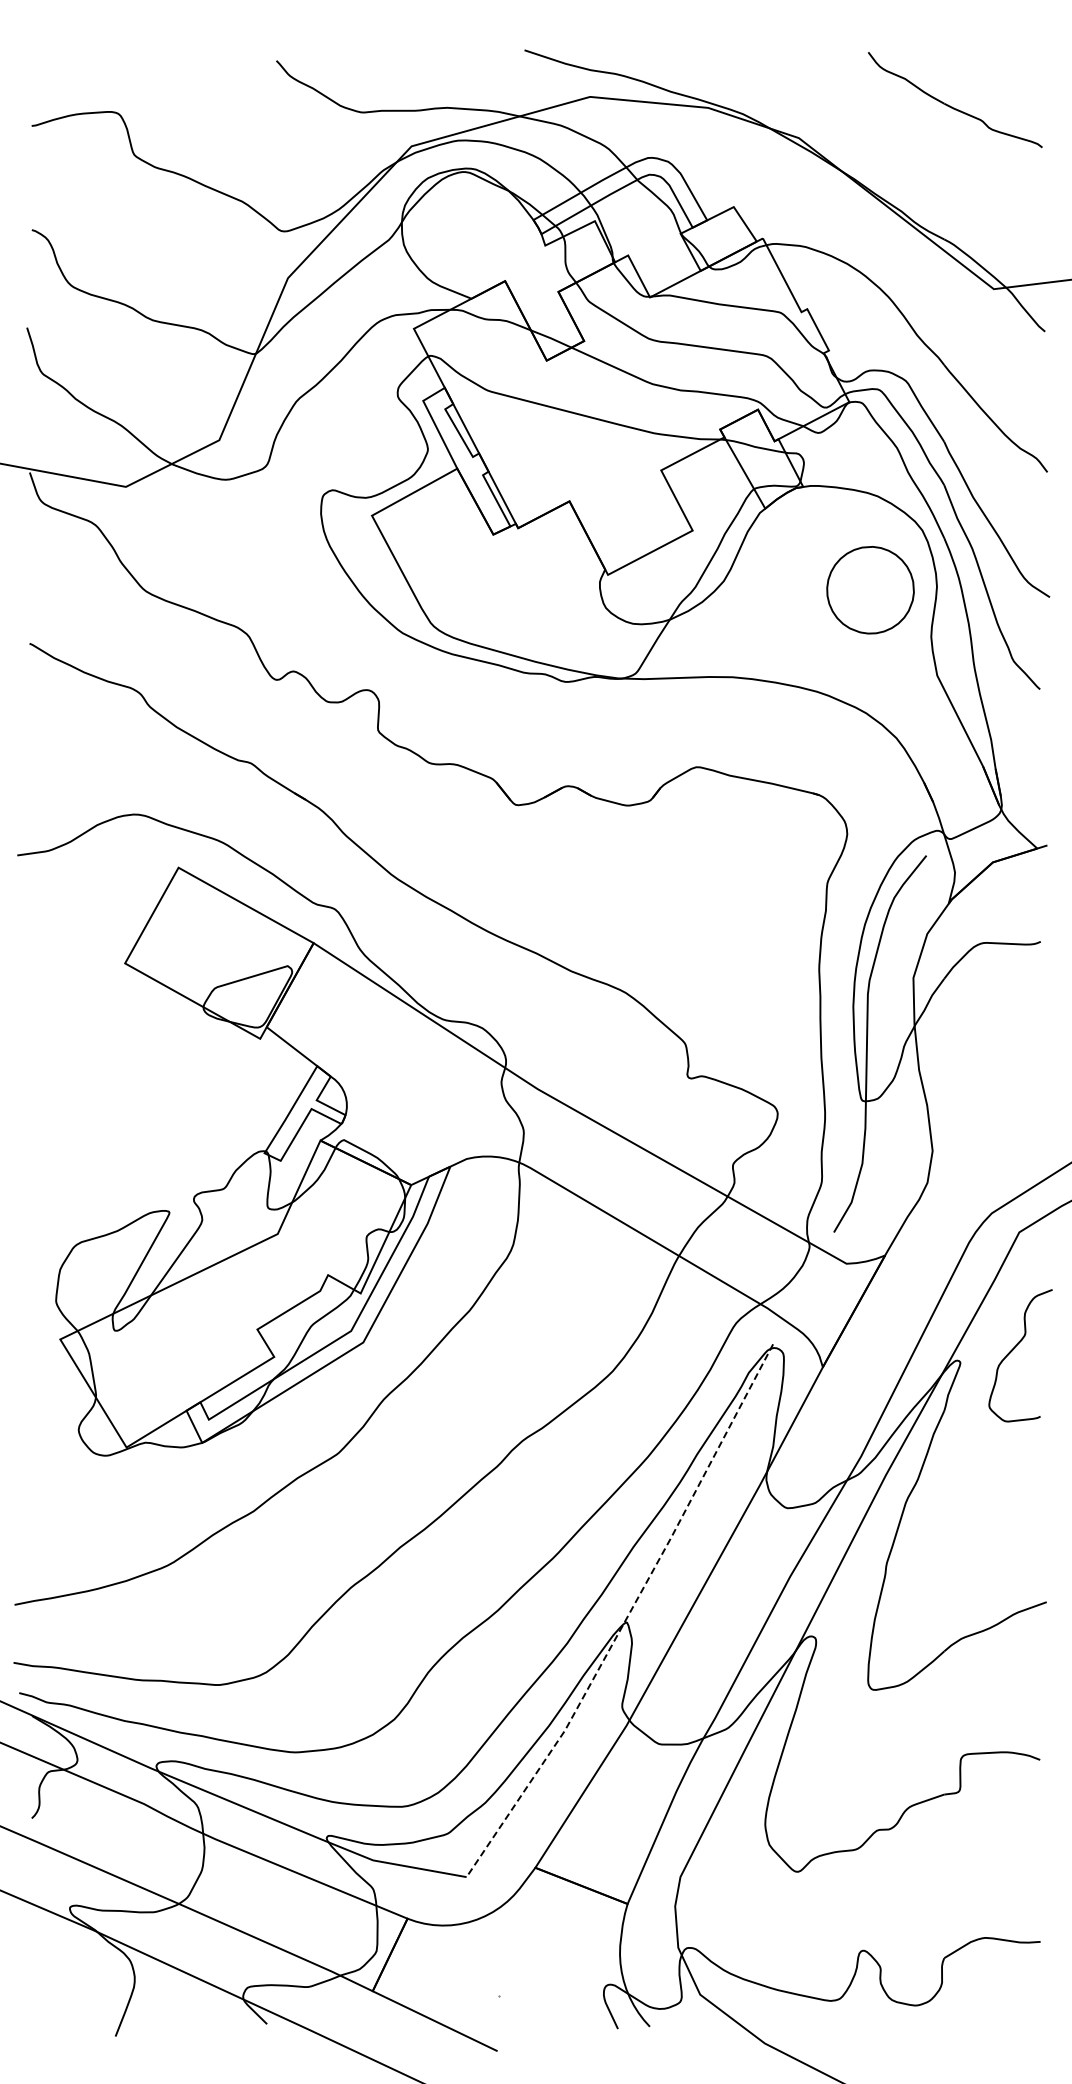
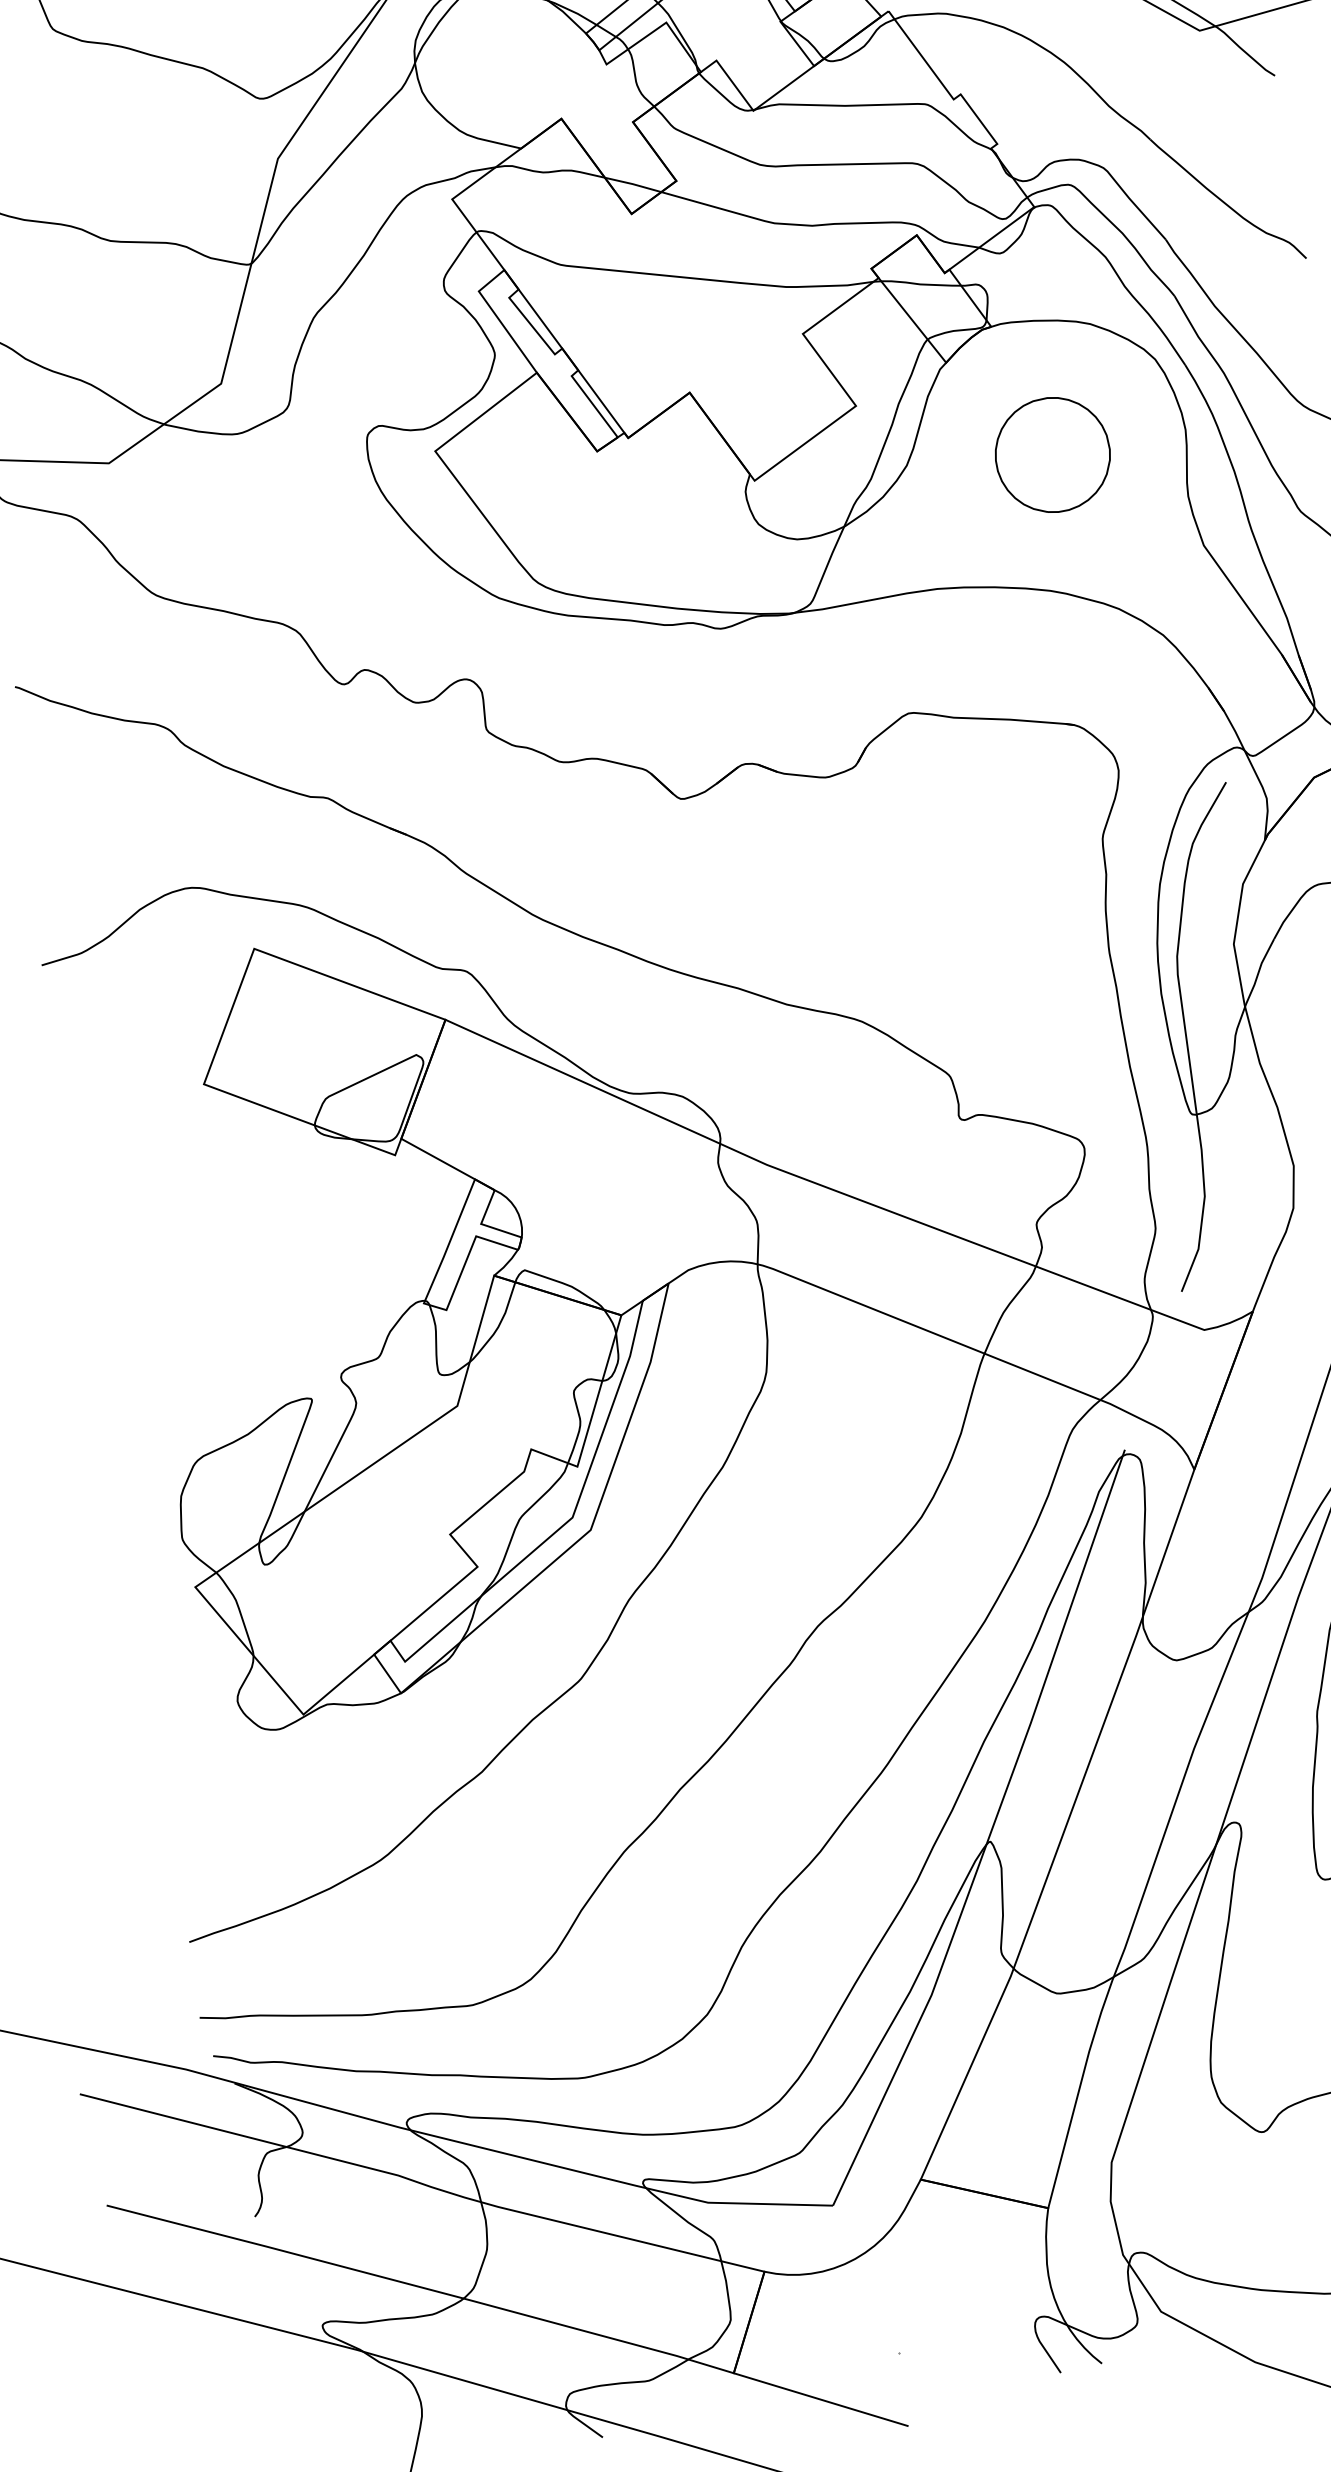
part: (870, 590) -> (1052, 455), moved
line: (627, 1616) -> (990, 1833), dashed -> solid

